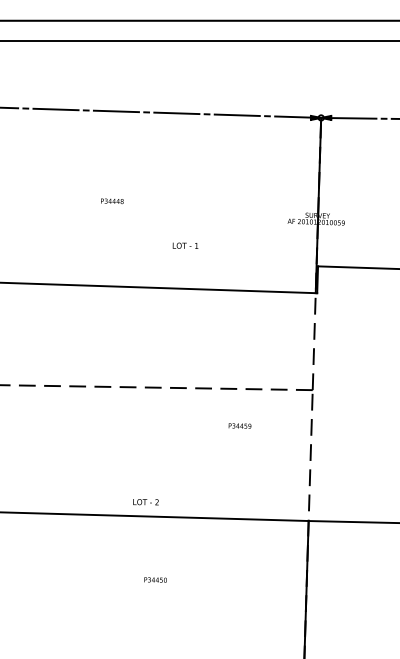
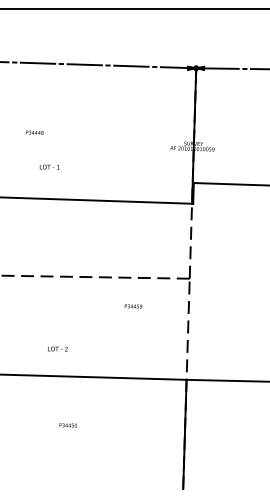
text: (185, 245) -> (49, 166), moved
text: (145, 502) -> (57, 349), moved

